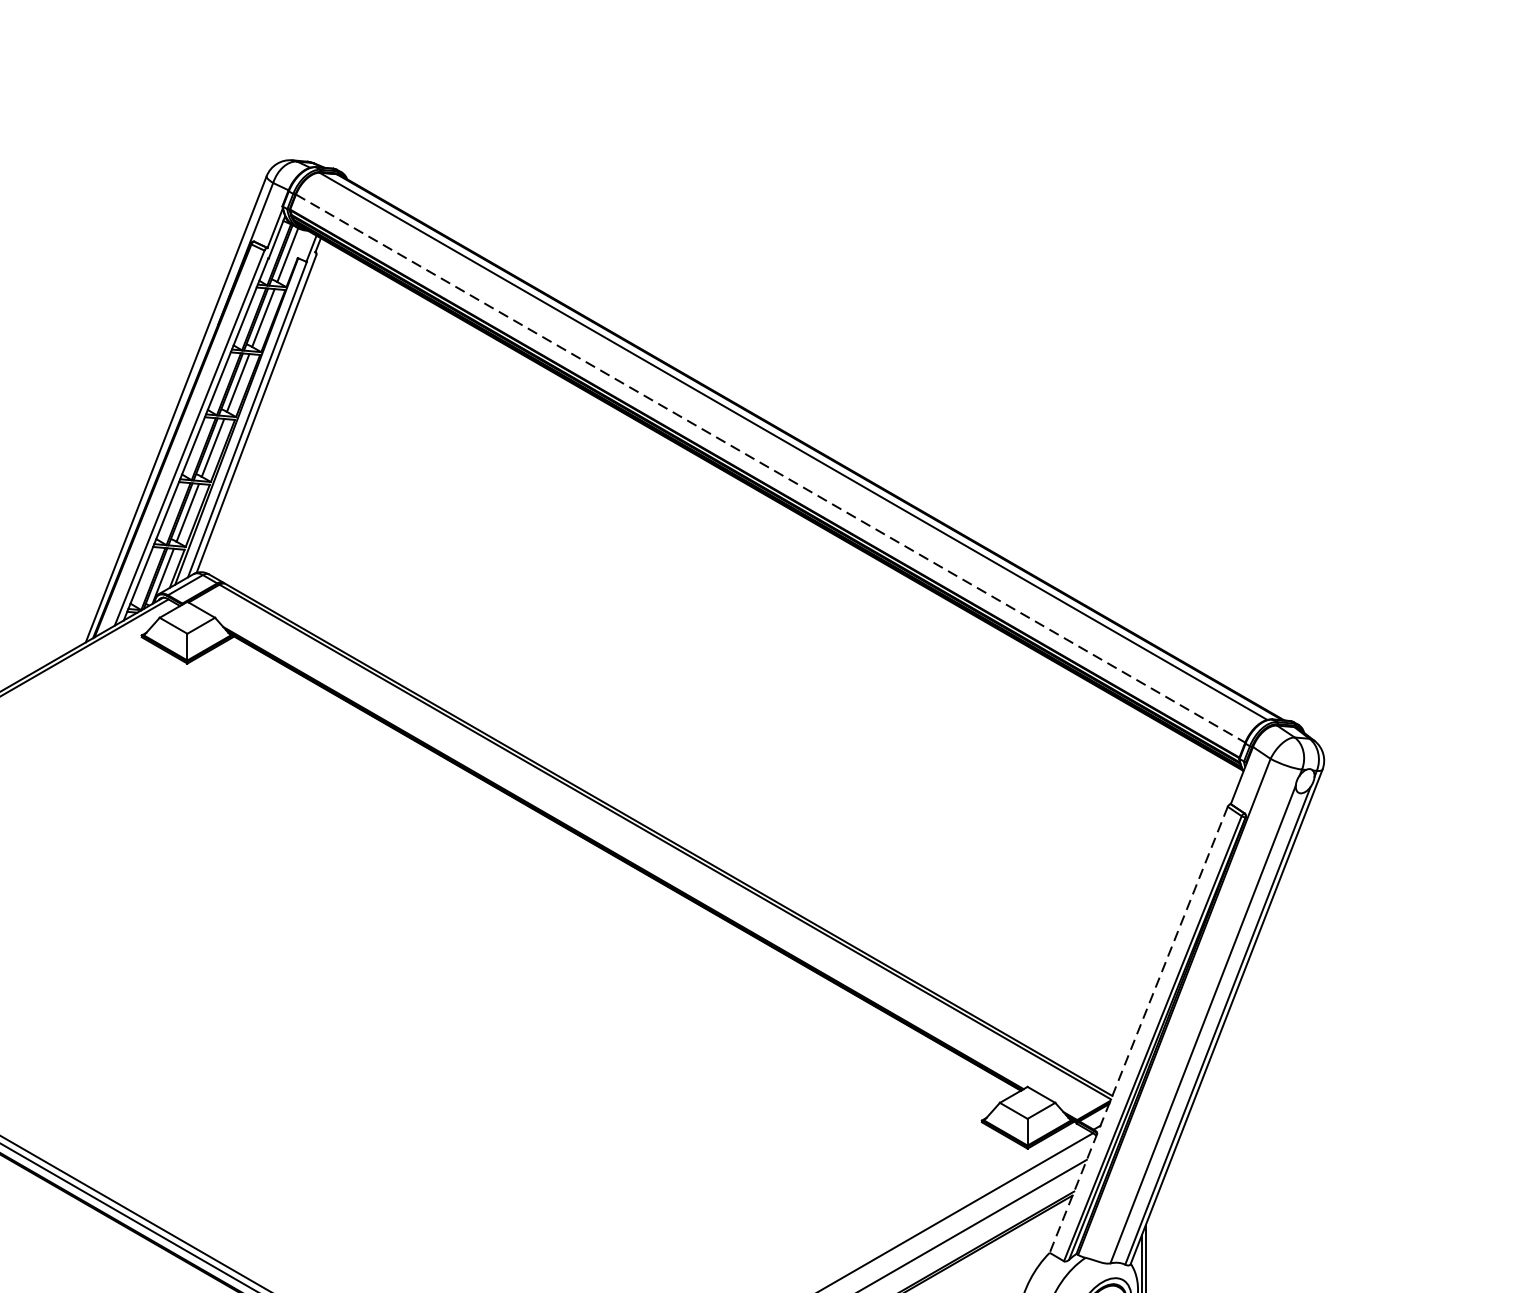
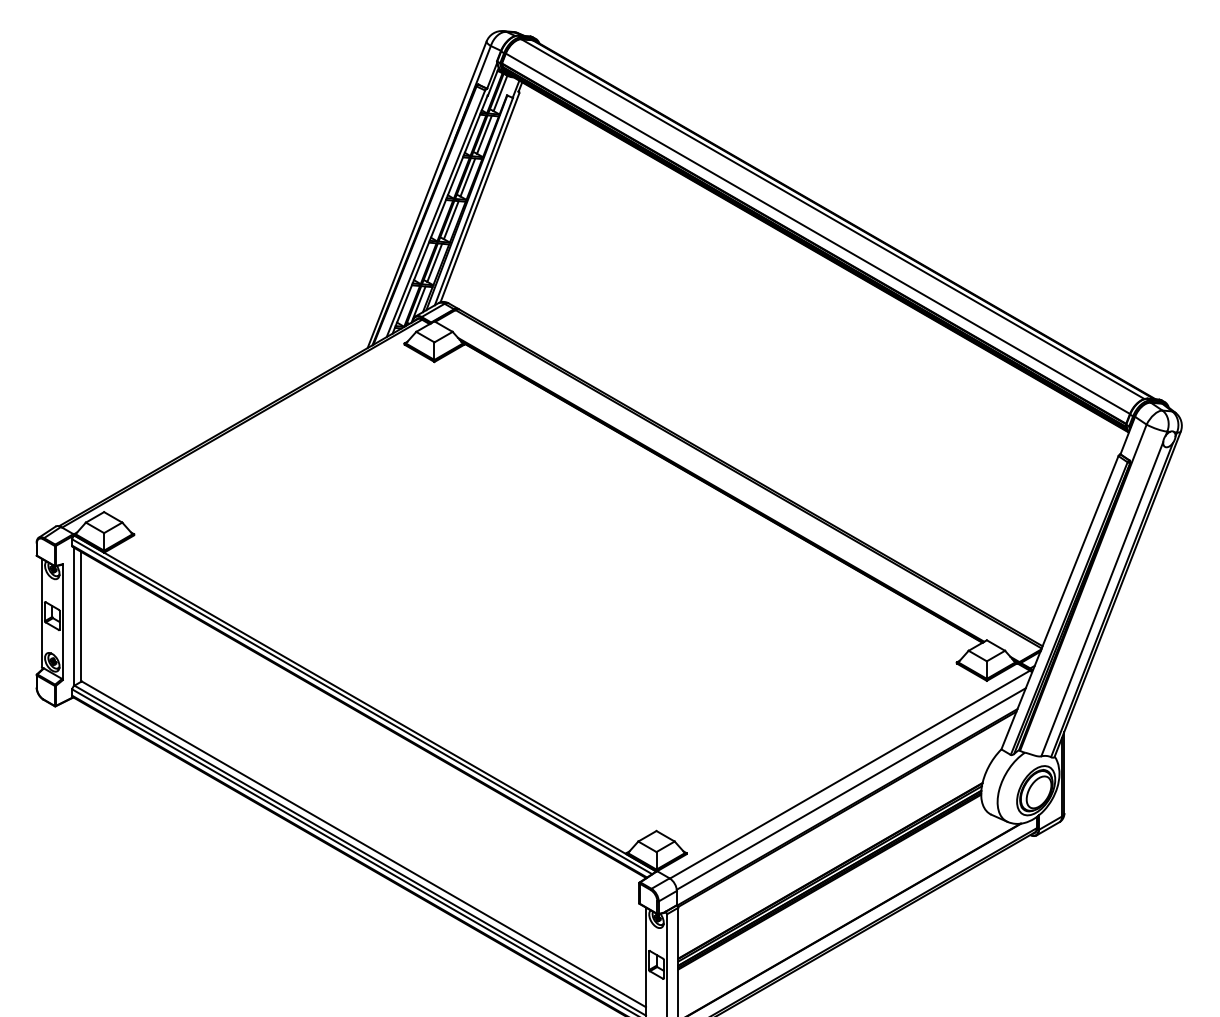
line: (771, 469) -> (818, 234), dashed -> solid
line: (1138, 1029) -> (1059, 602), dashed -> solid

